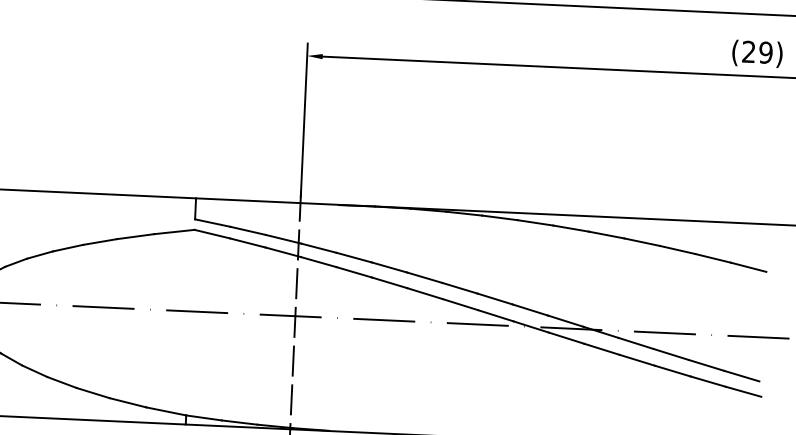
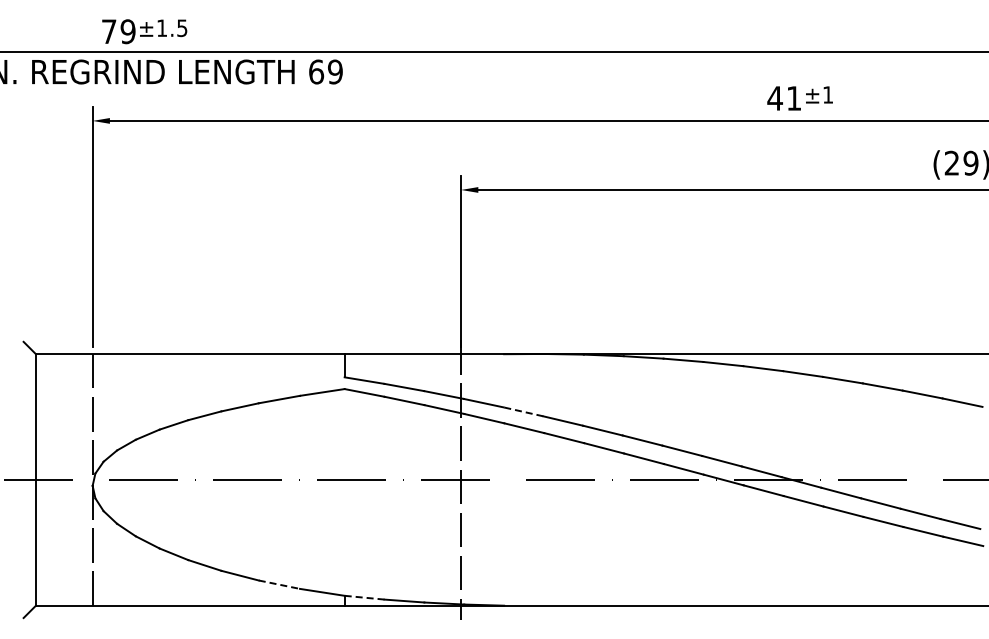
line: (353, 257) -> (522, 411), solid -> dashed
line: (128, 402) -> (279, 584), solid -> dashed
line: (203, 417) -> (364, 597), solid -> dashed

